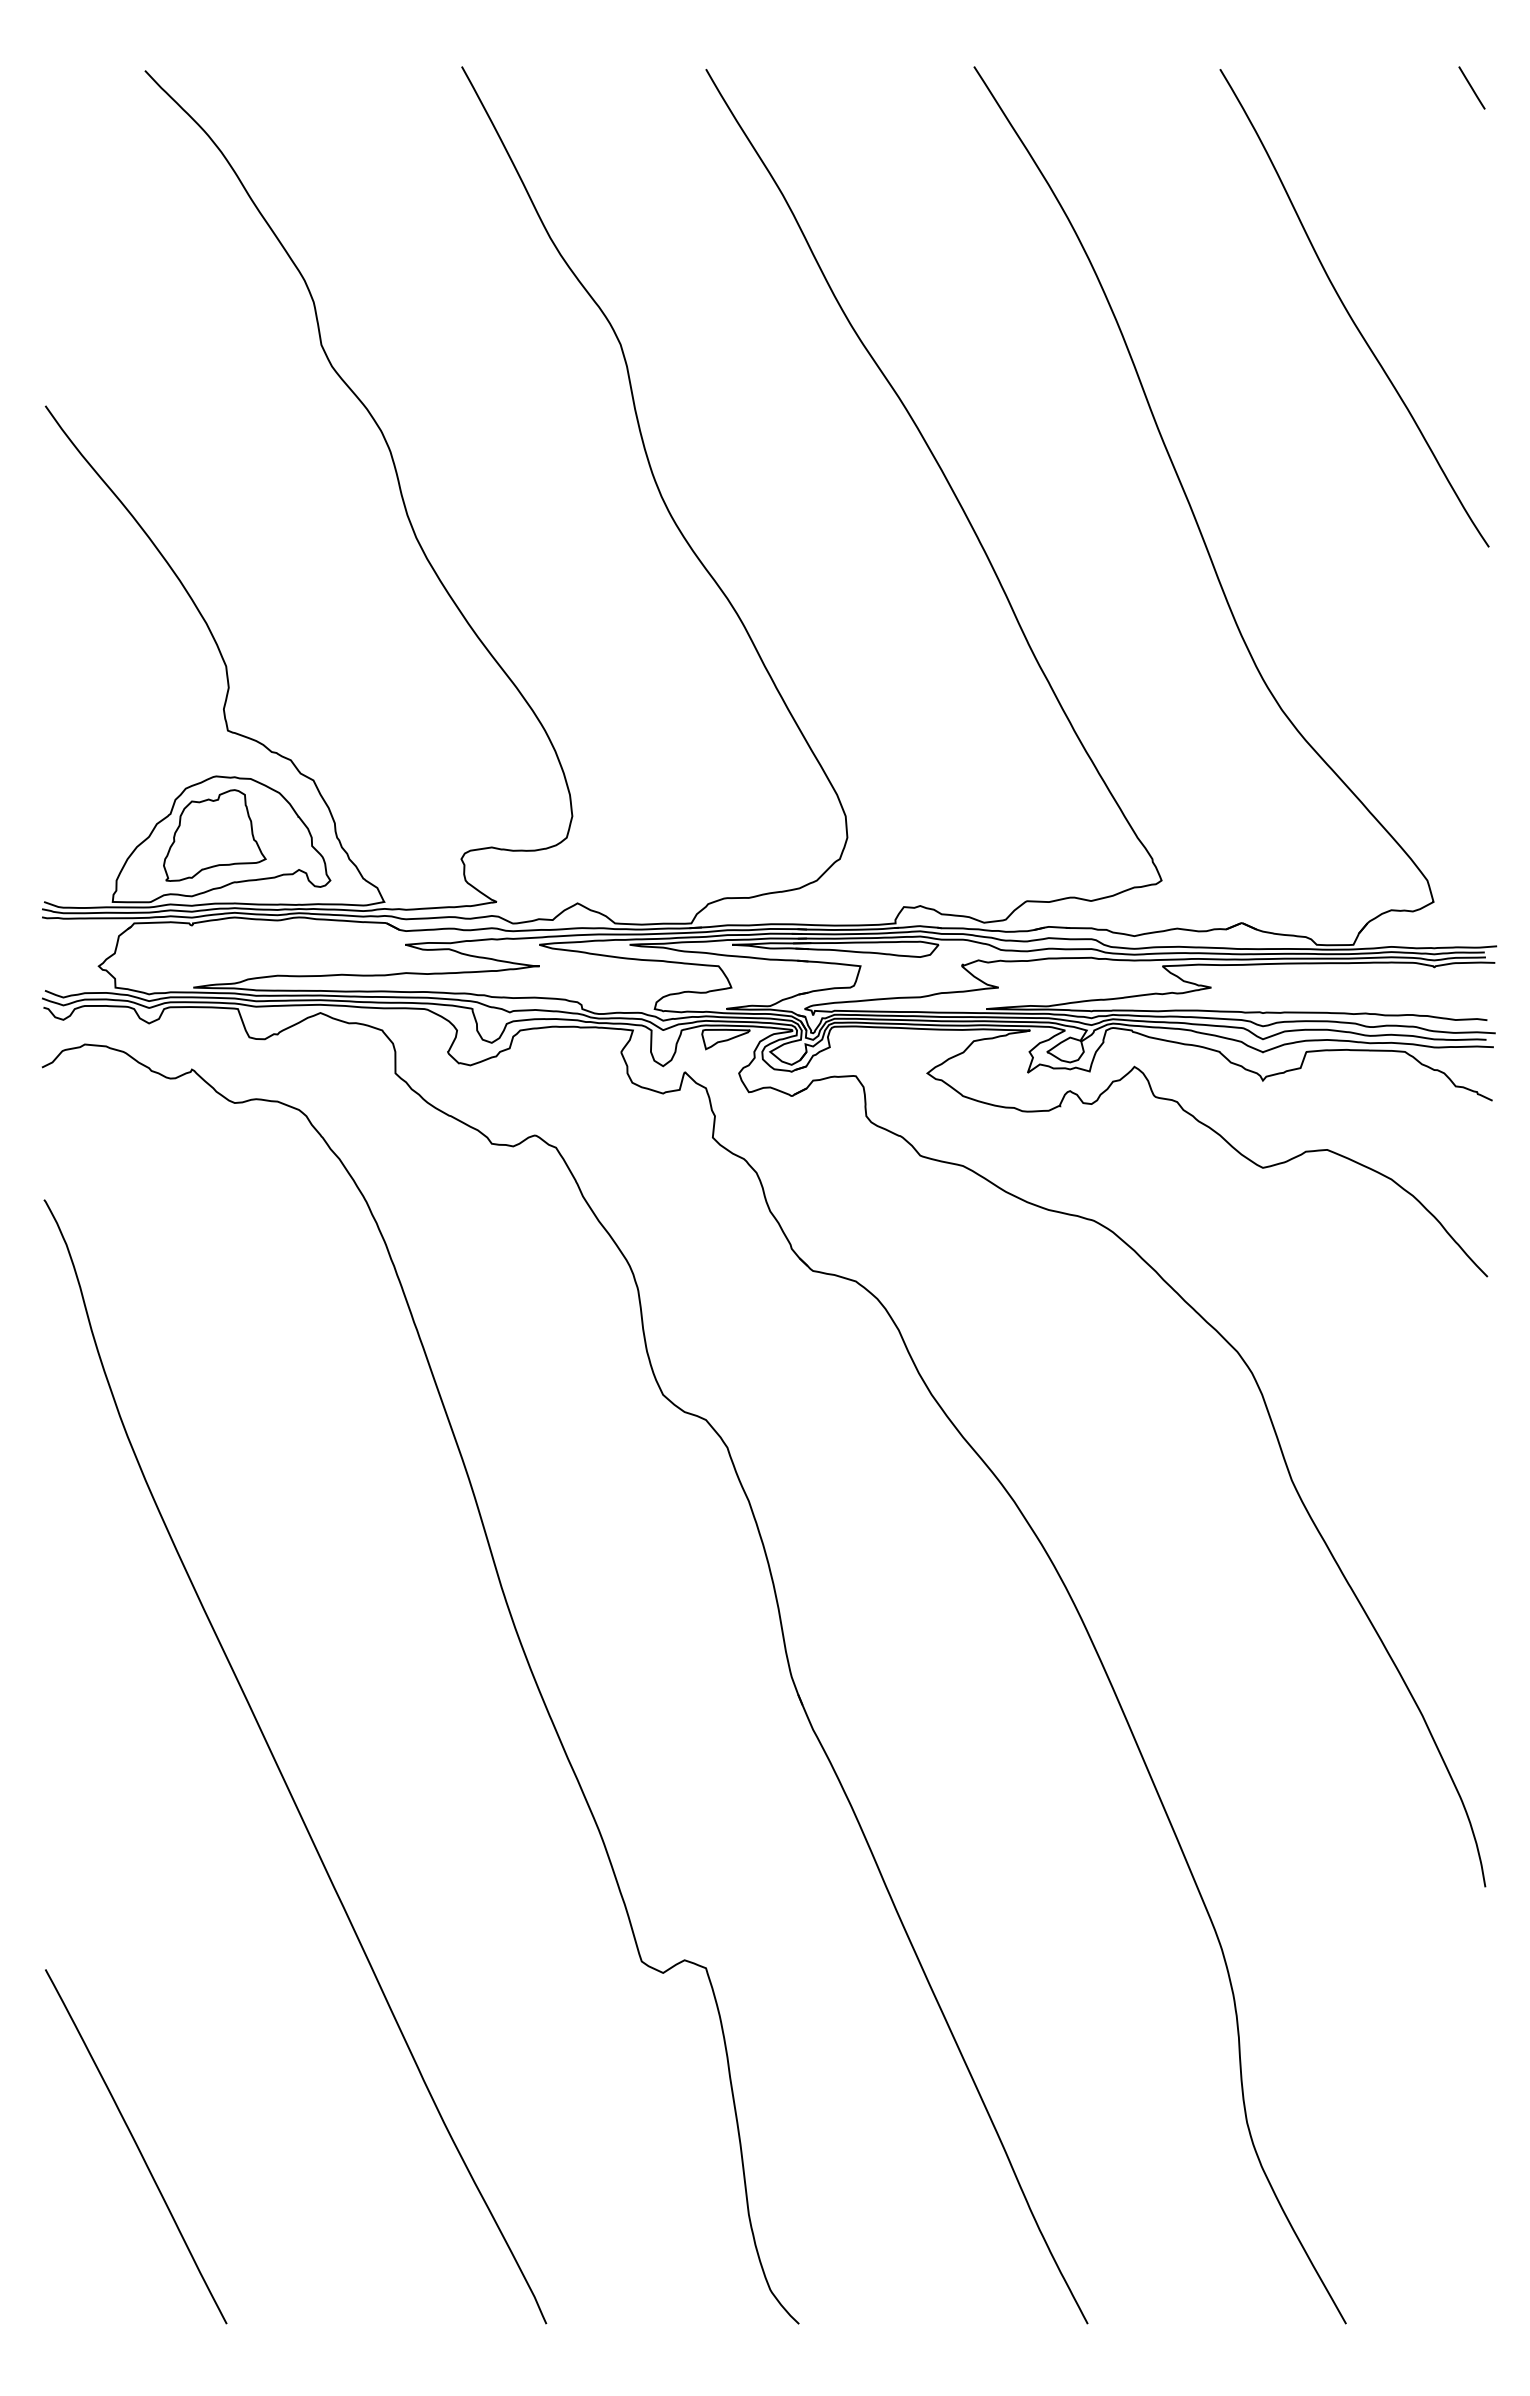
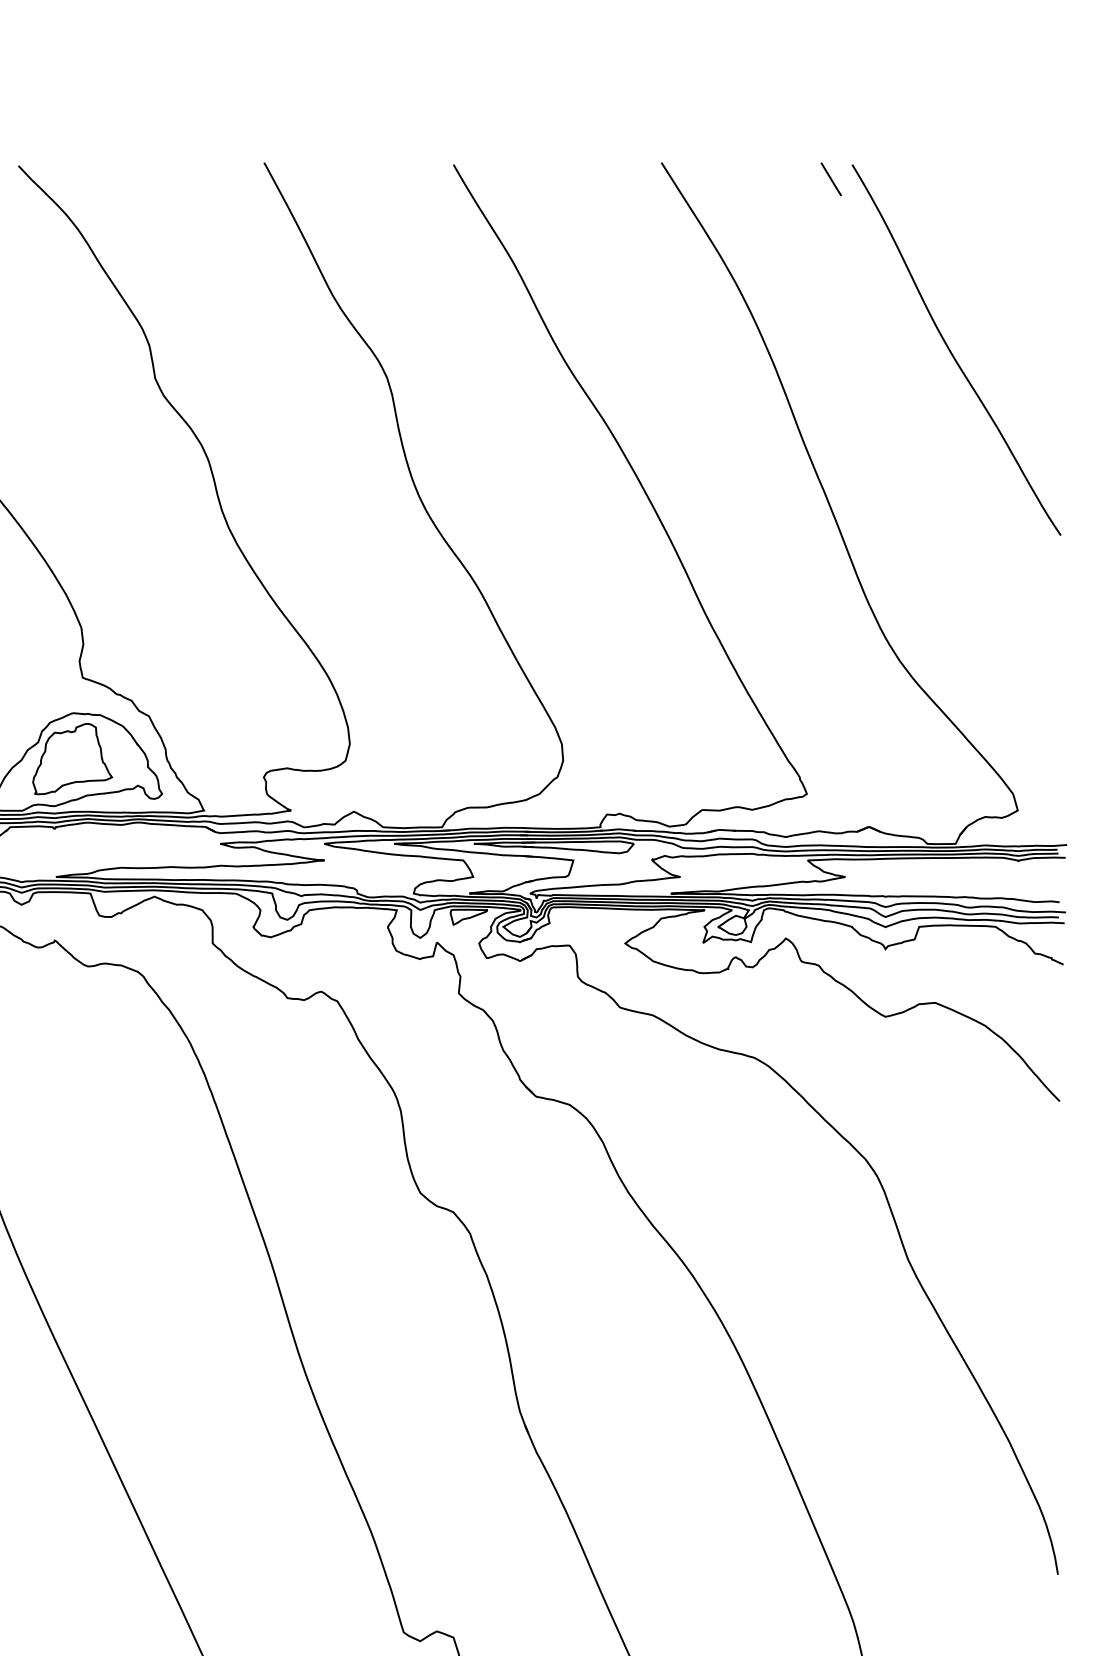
line: (1471, 87) -> (830, 178), moved

